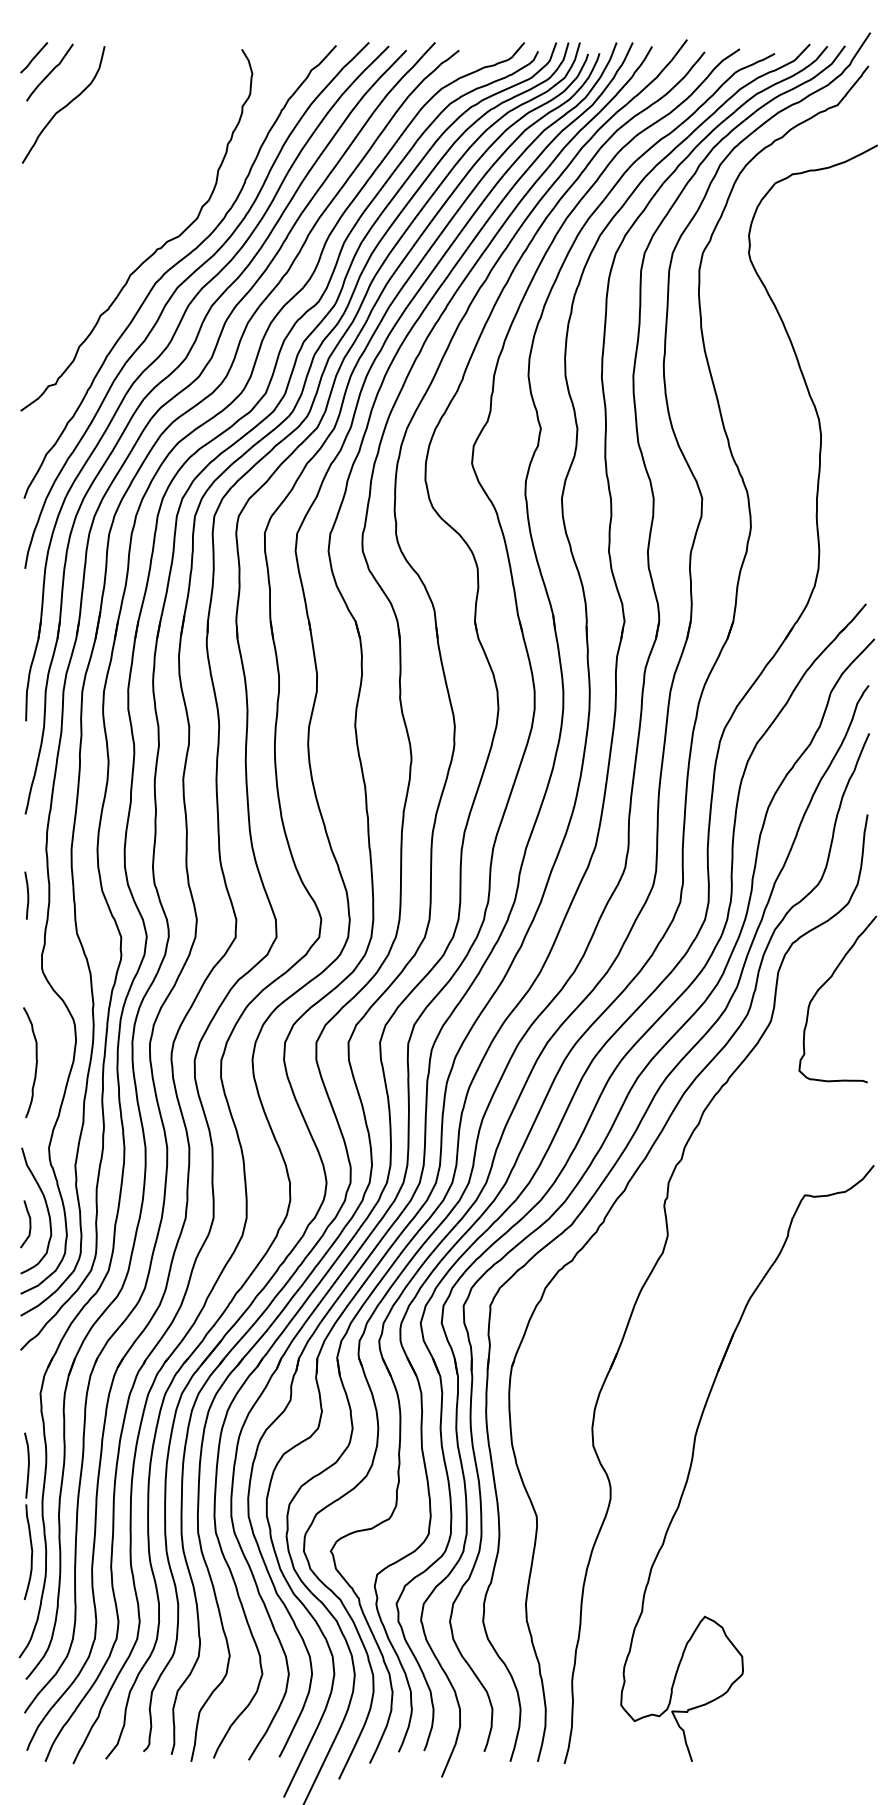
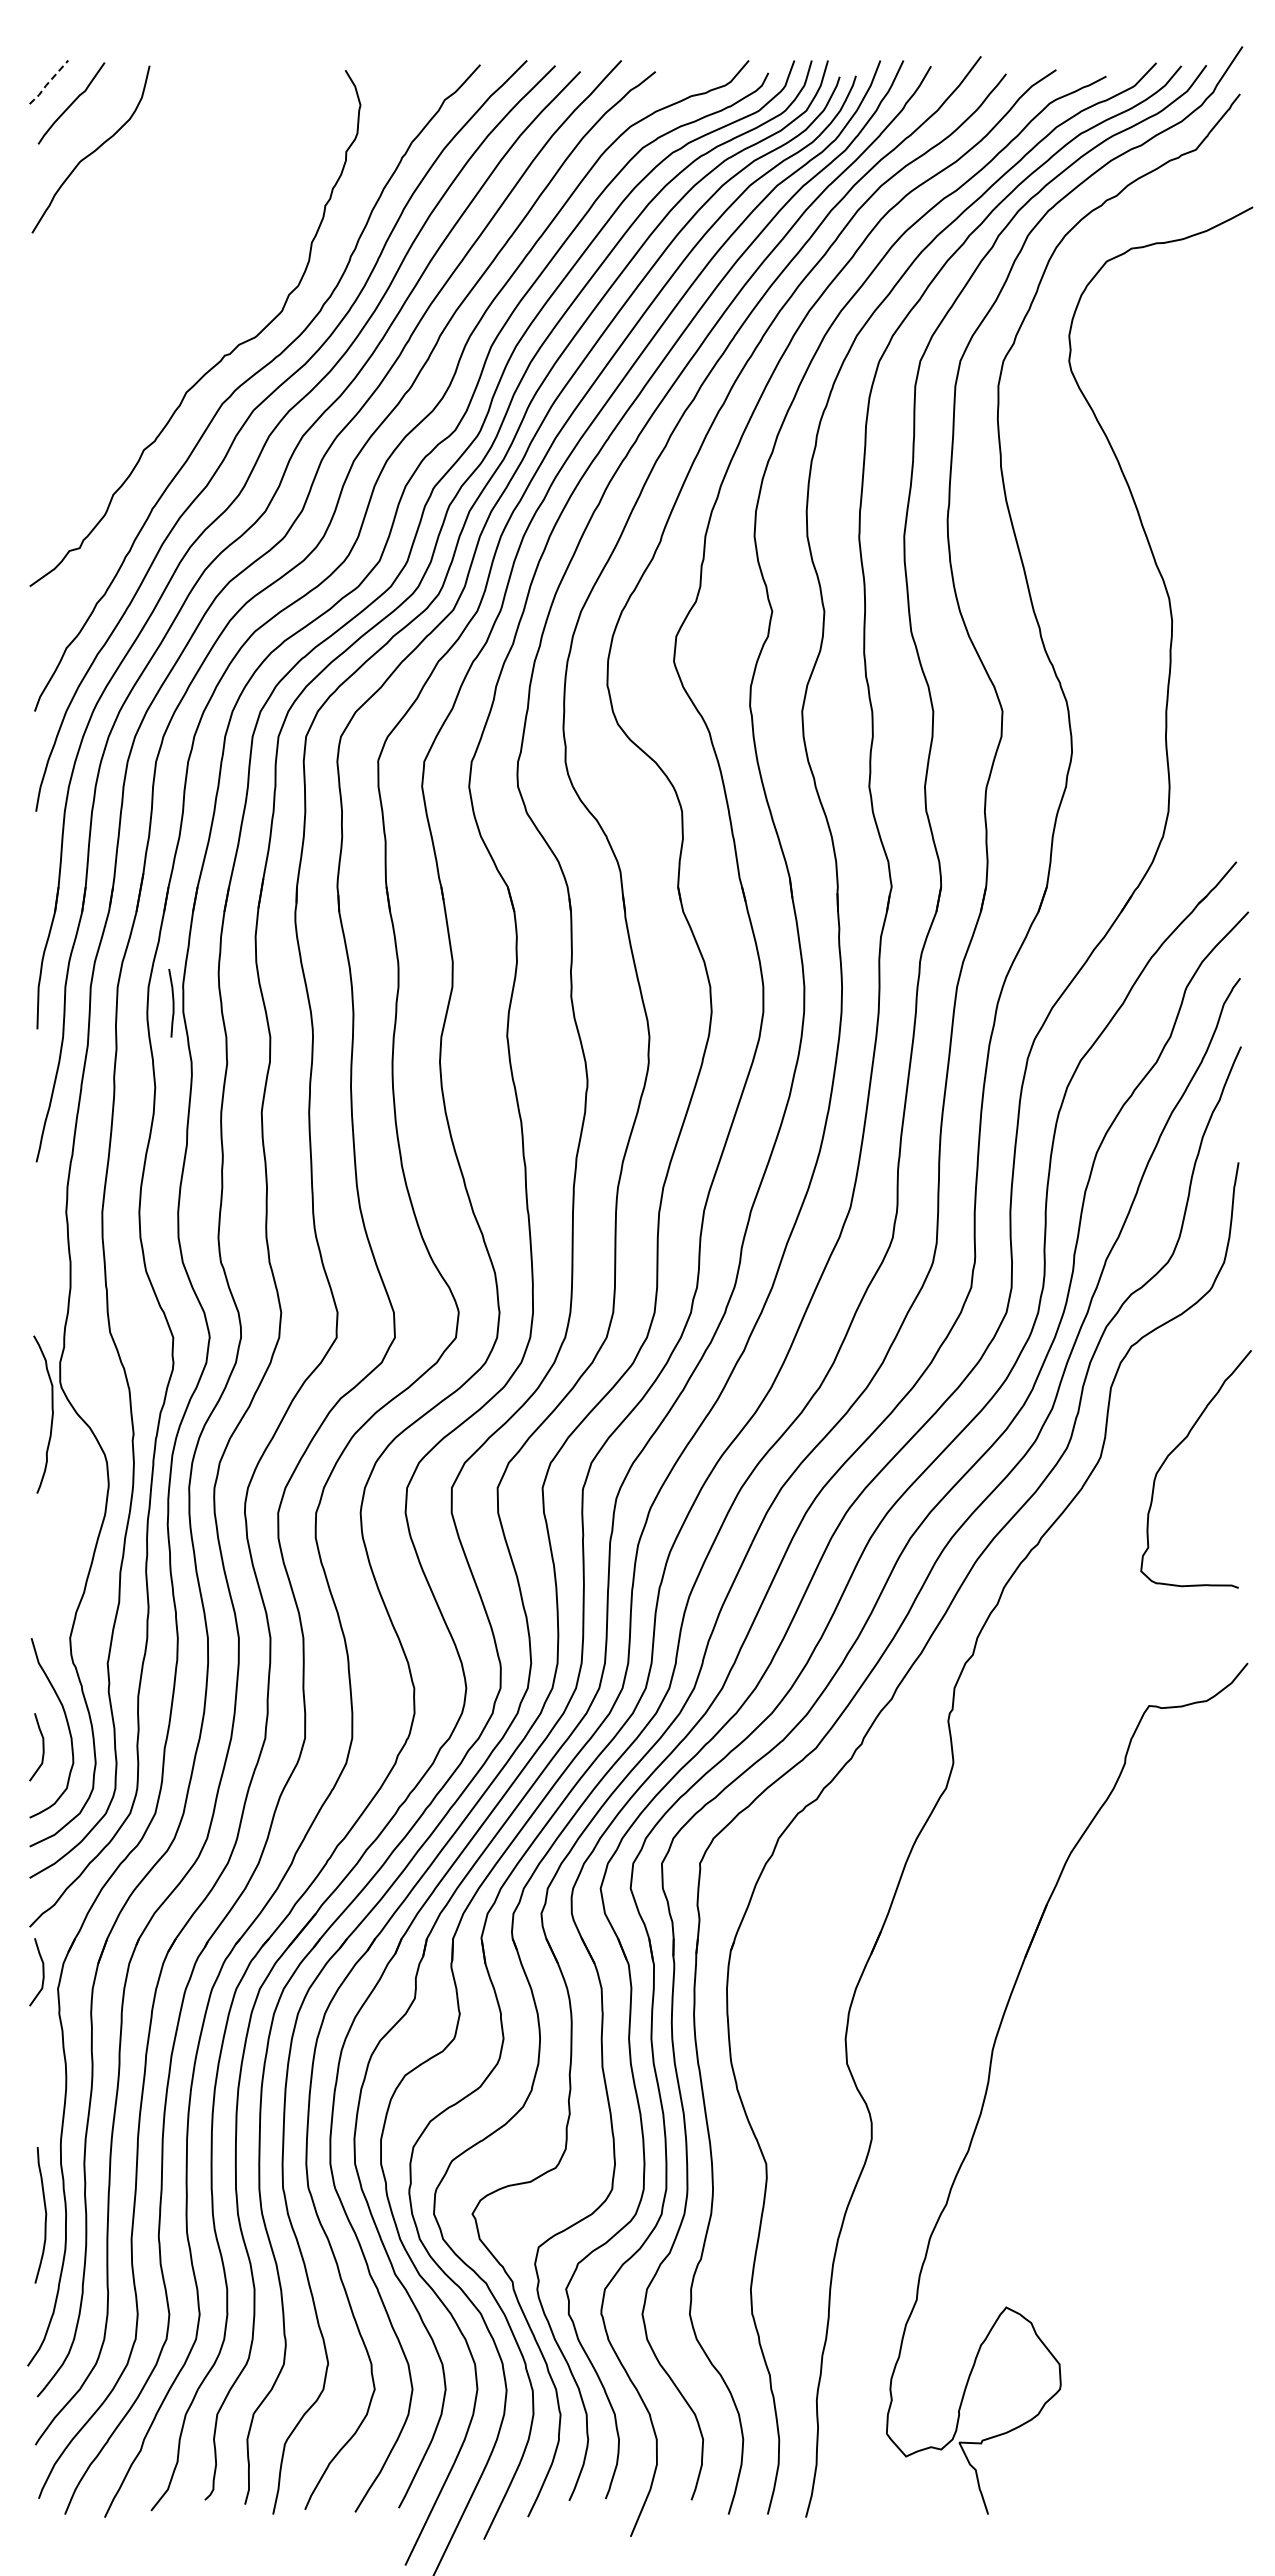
line: (33, 58) -> (48, 83), solid -> dashed
curve: (27, 895) -> (172, 1003), moved
curve: (823, 985) -> (1175, 1449), moved
curve: (35, 1062) -> (51, 1414), moved
curve: (29, 1382) -> (42, 1972), added
curve: (28, 1465) -> (40, 2091), removed

